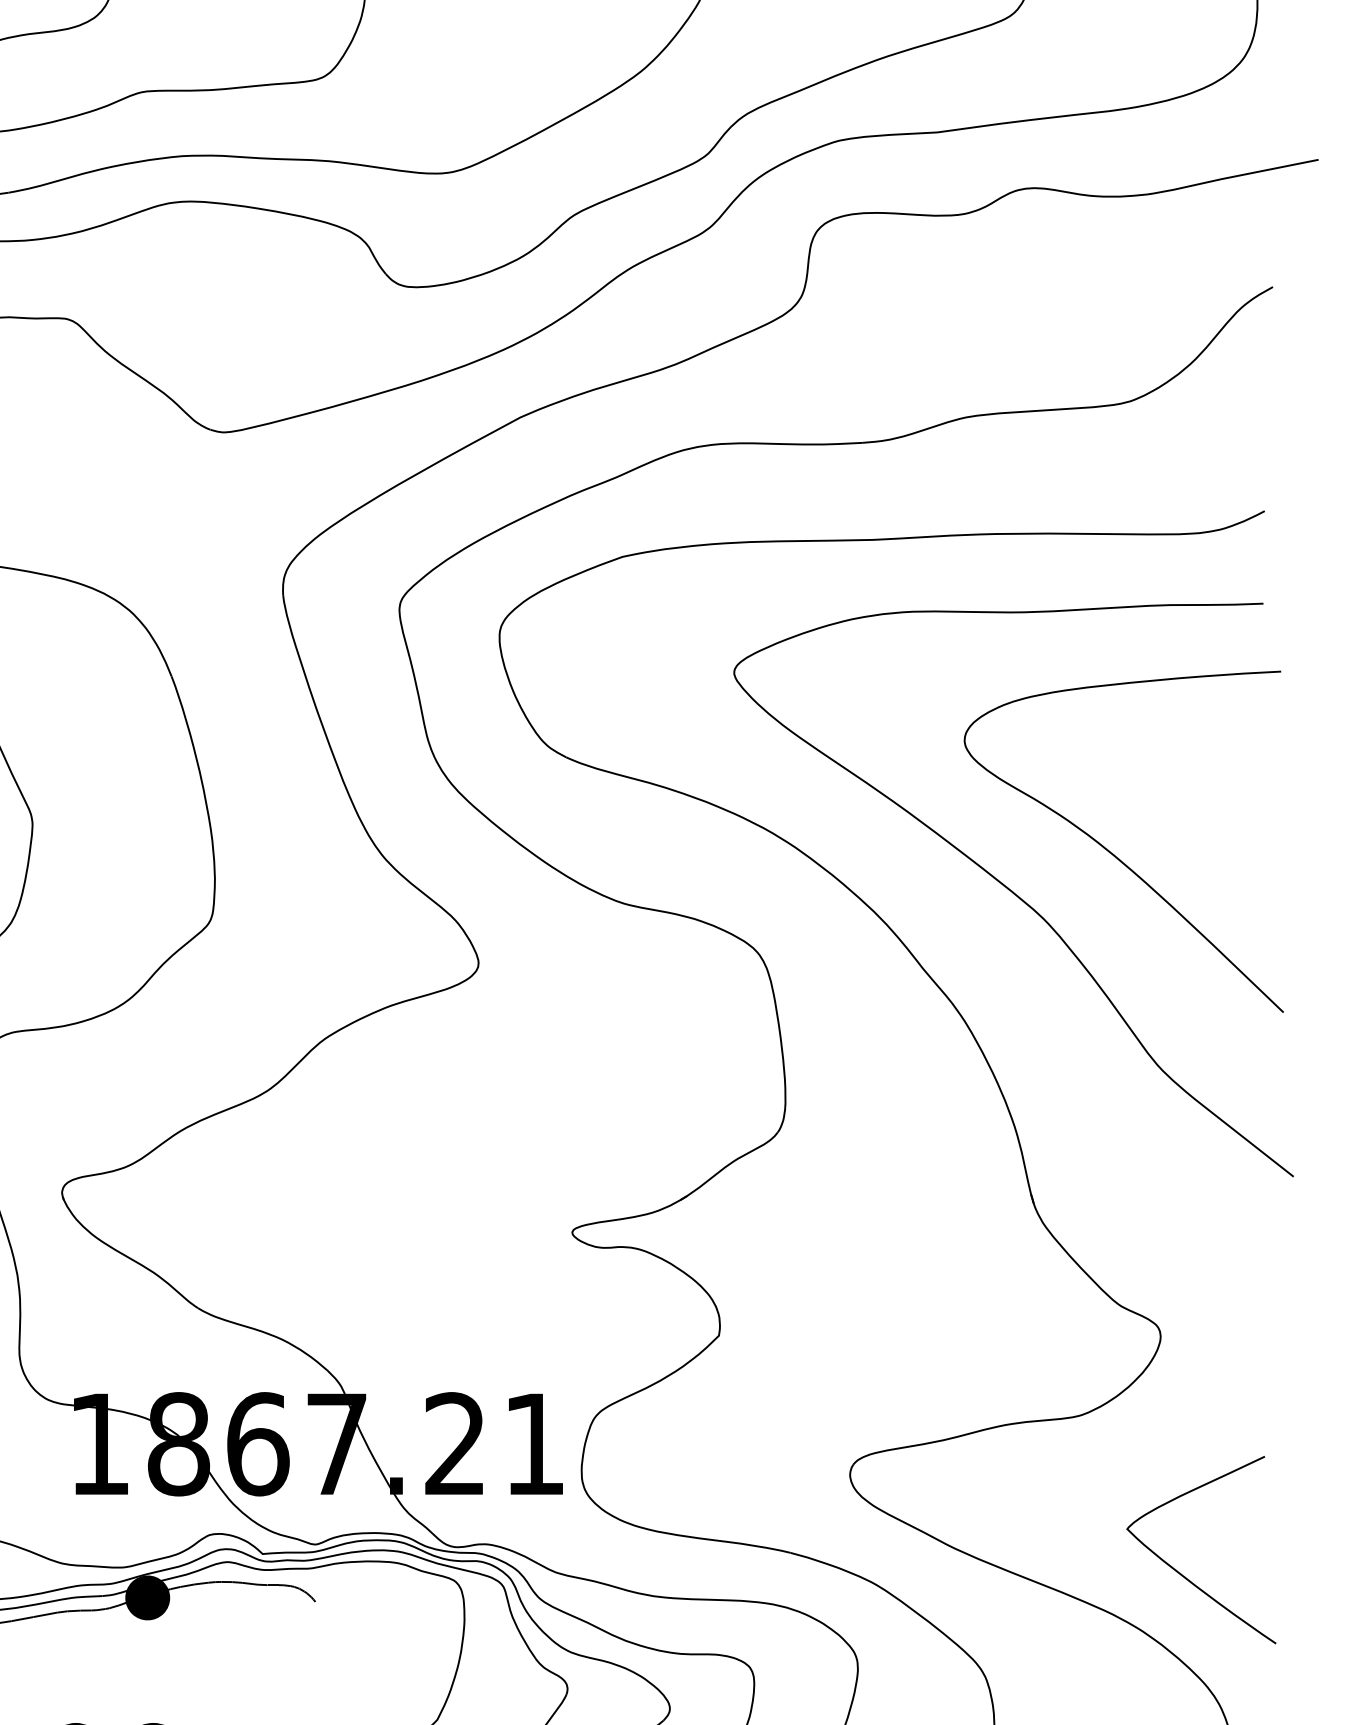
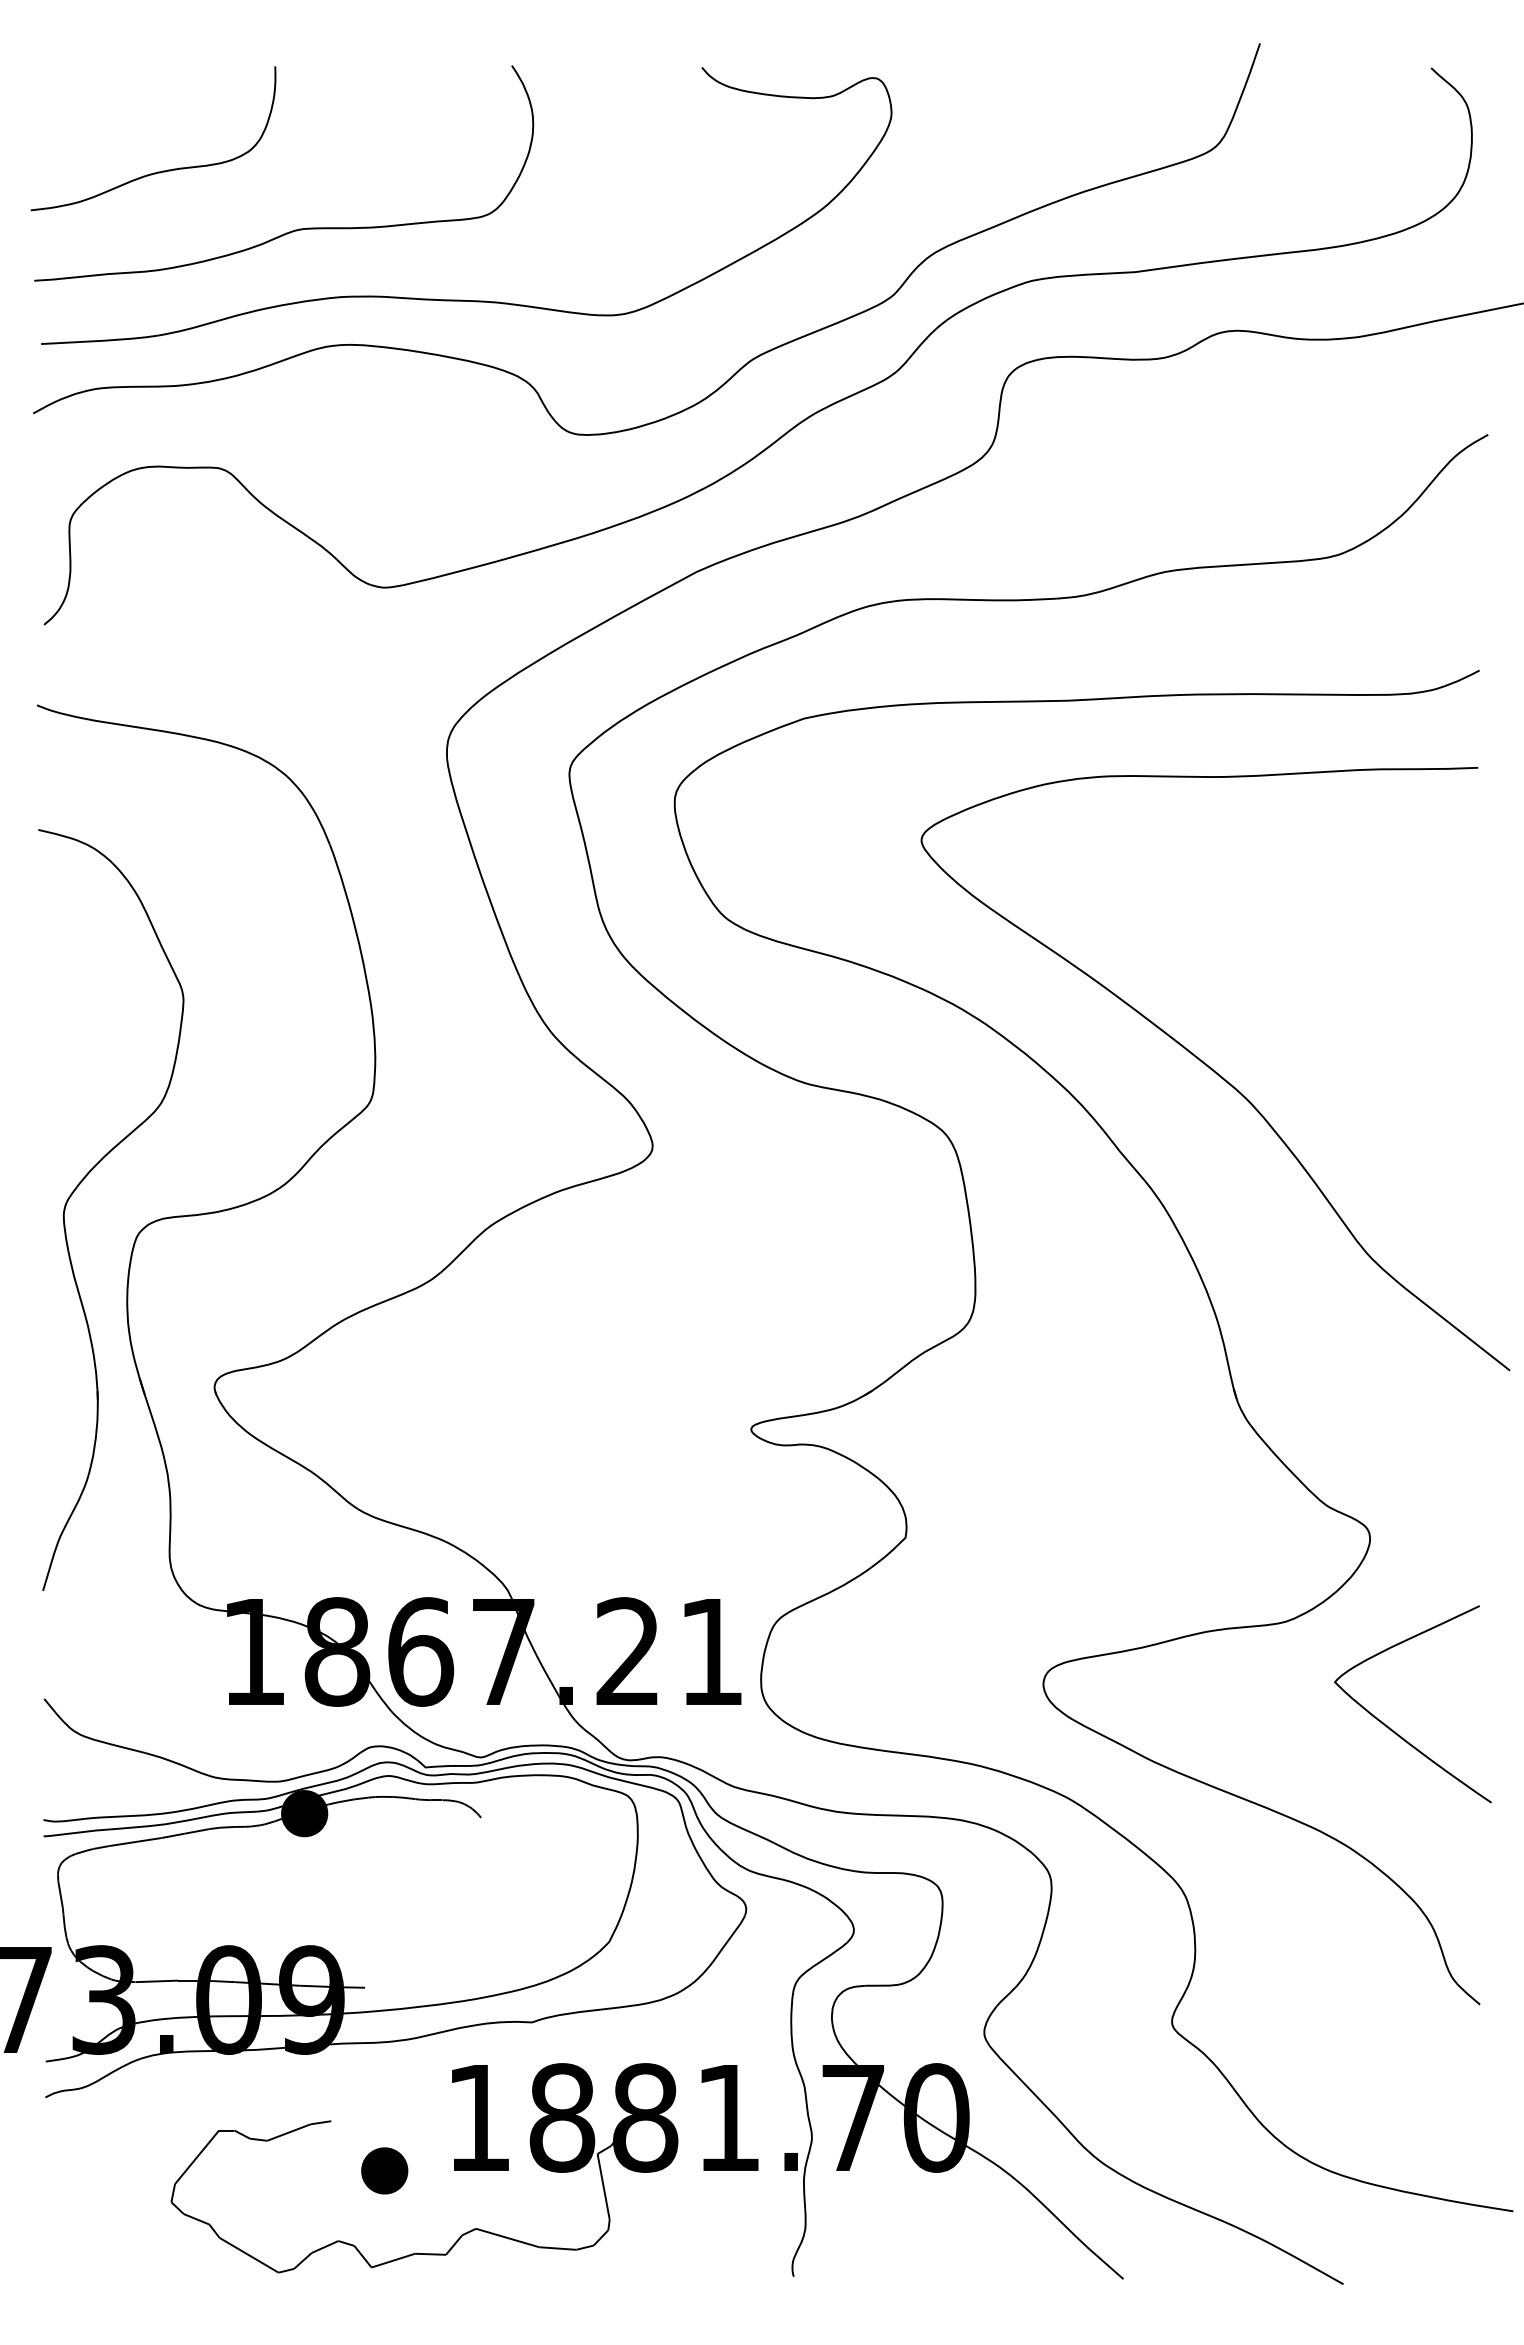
curve: (1114, 854) -> (1321, 1031), removed
curve: (1181, 1573) -> (1391, 1728), moved

